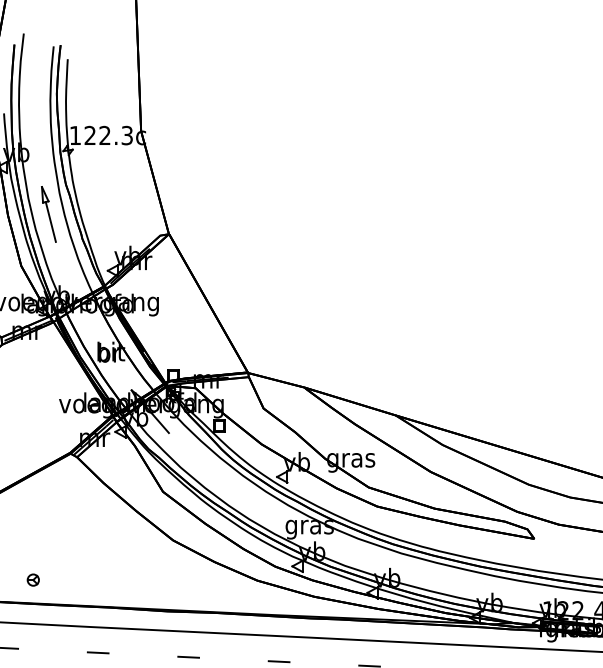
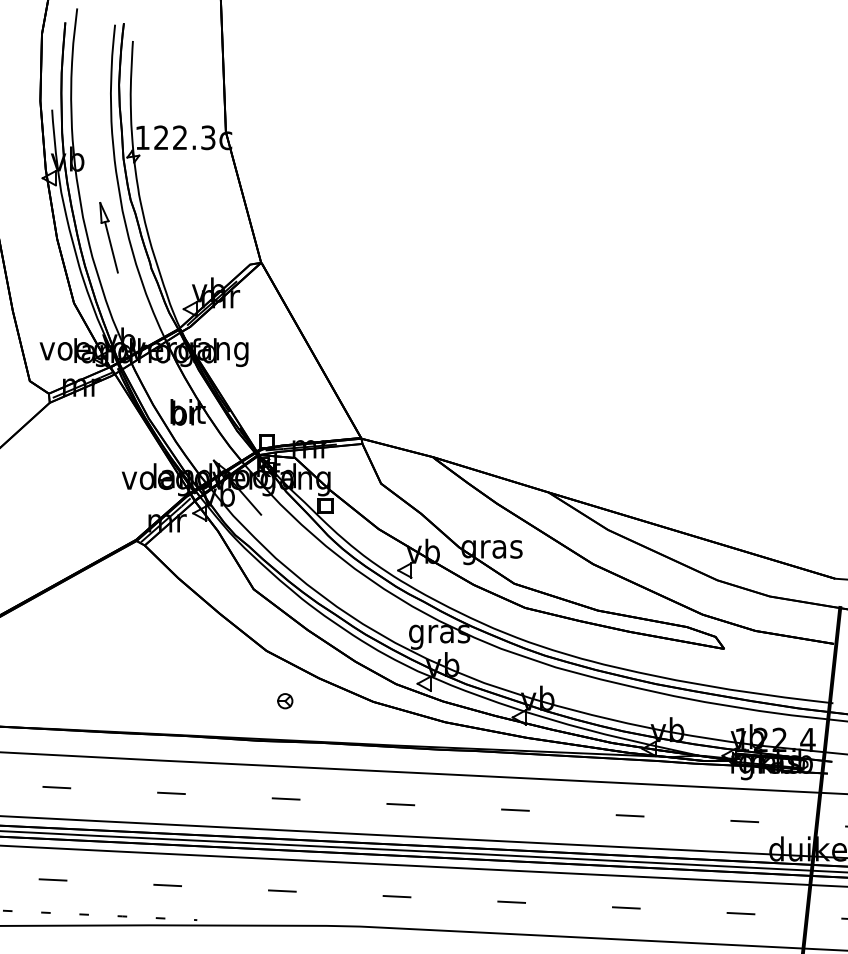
part: (33, 580) -> (285, 701), moved

